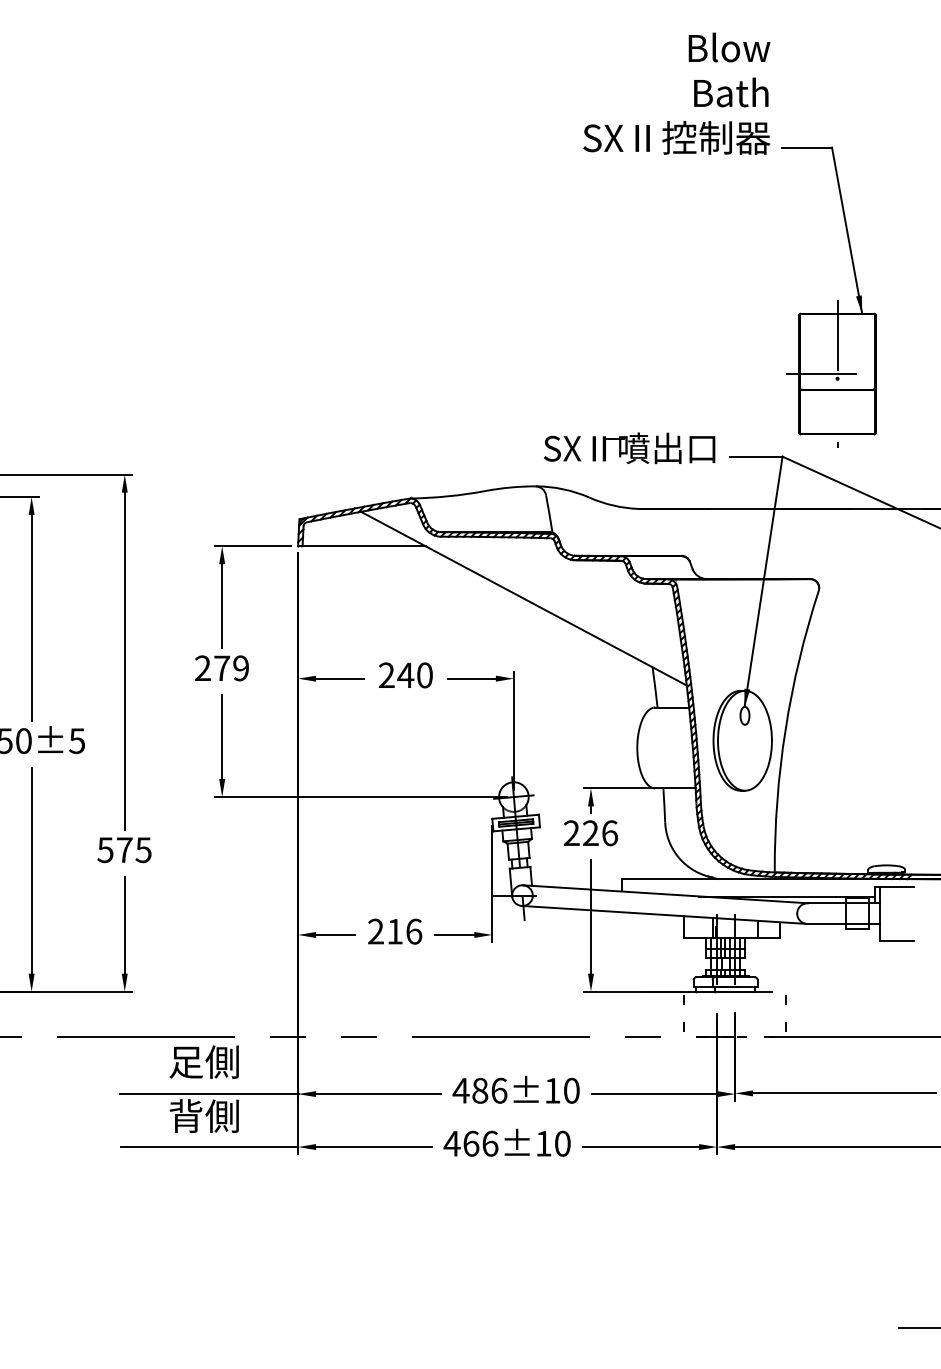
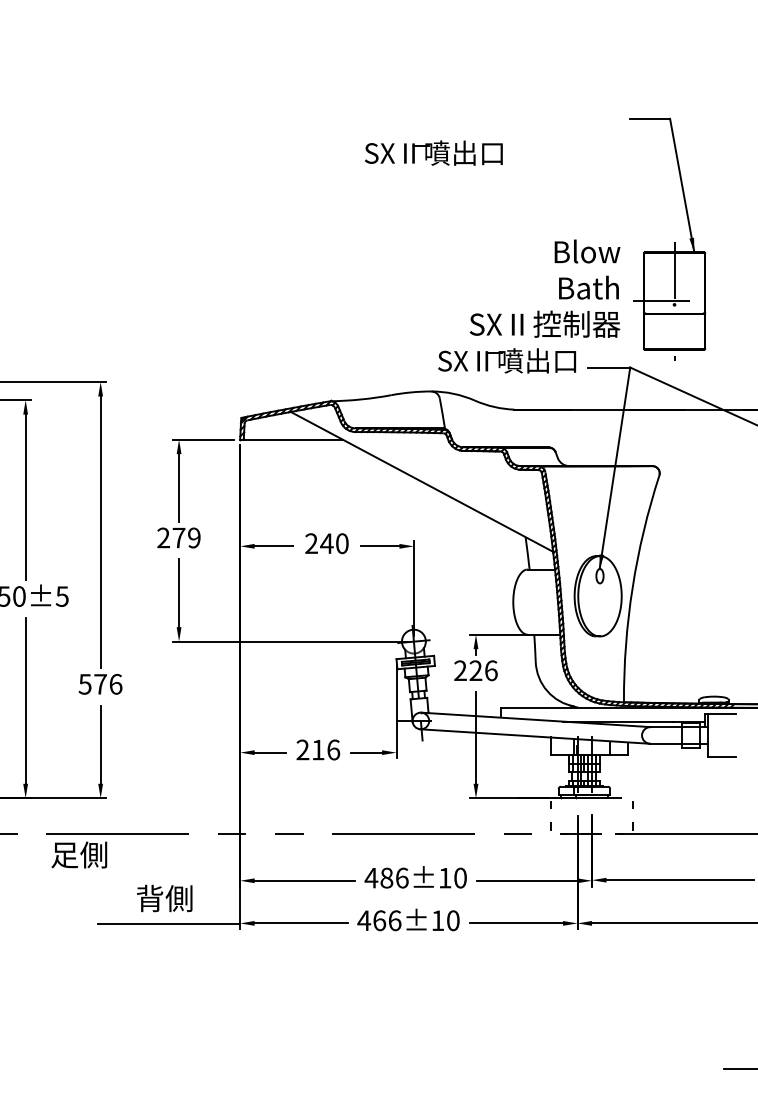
text: (676, 93) -> (544, 288), moved
part: (538, 190) -> (433, 153), added
text: (143, 850) -> (115, 684), 575 -> 576
text: (203, 1061) -> (78, 854), moved
line: (208, 1094) -> (168, 881), removed

